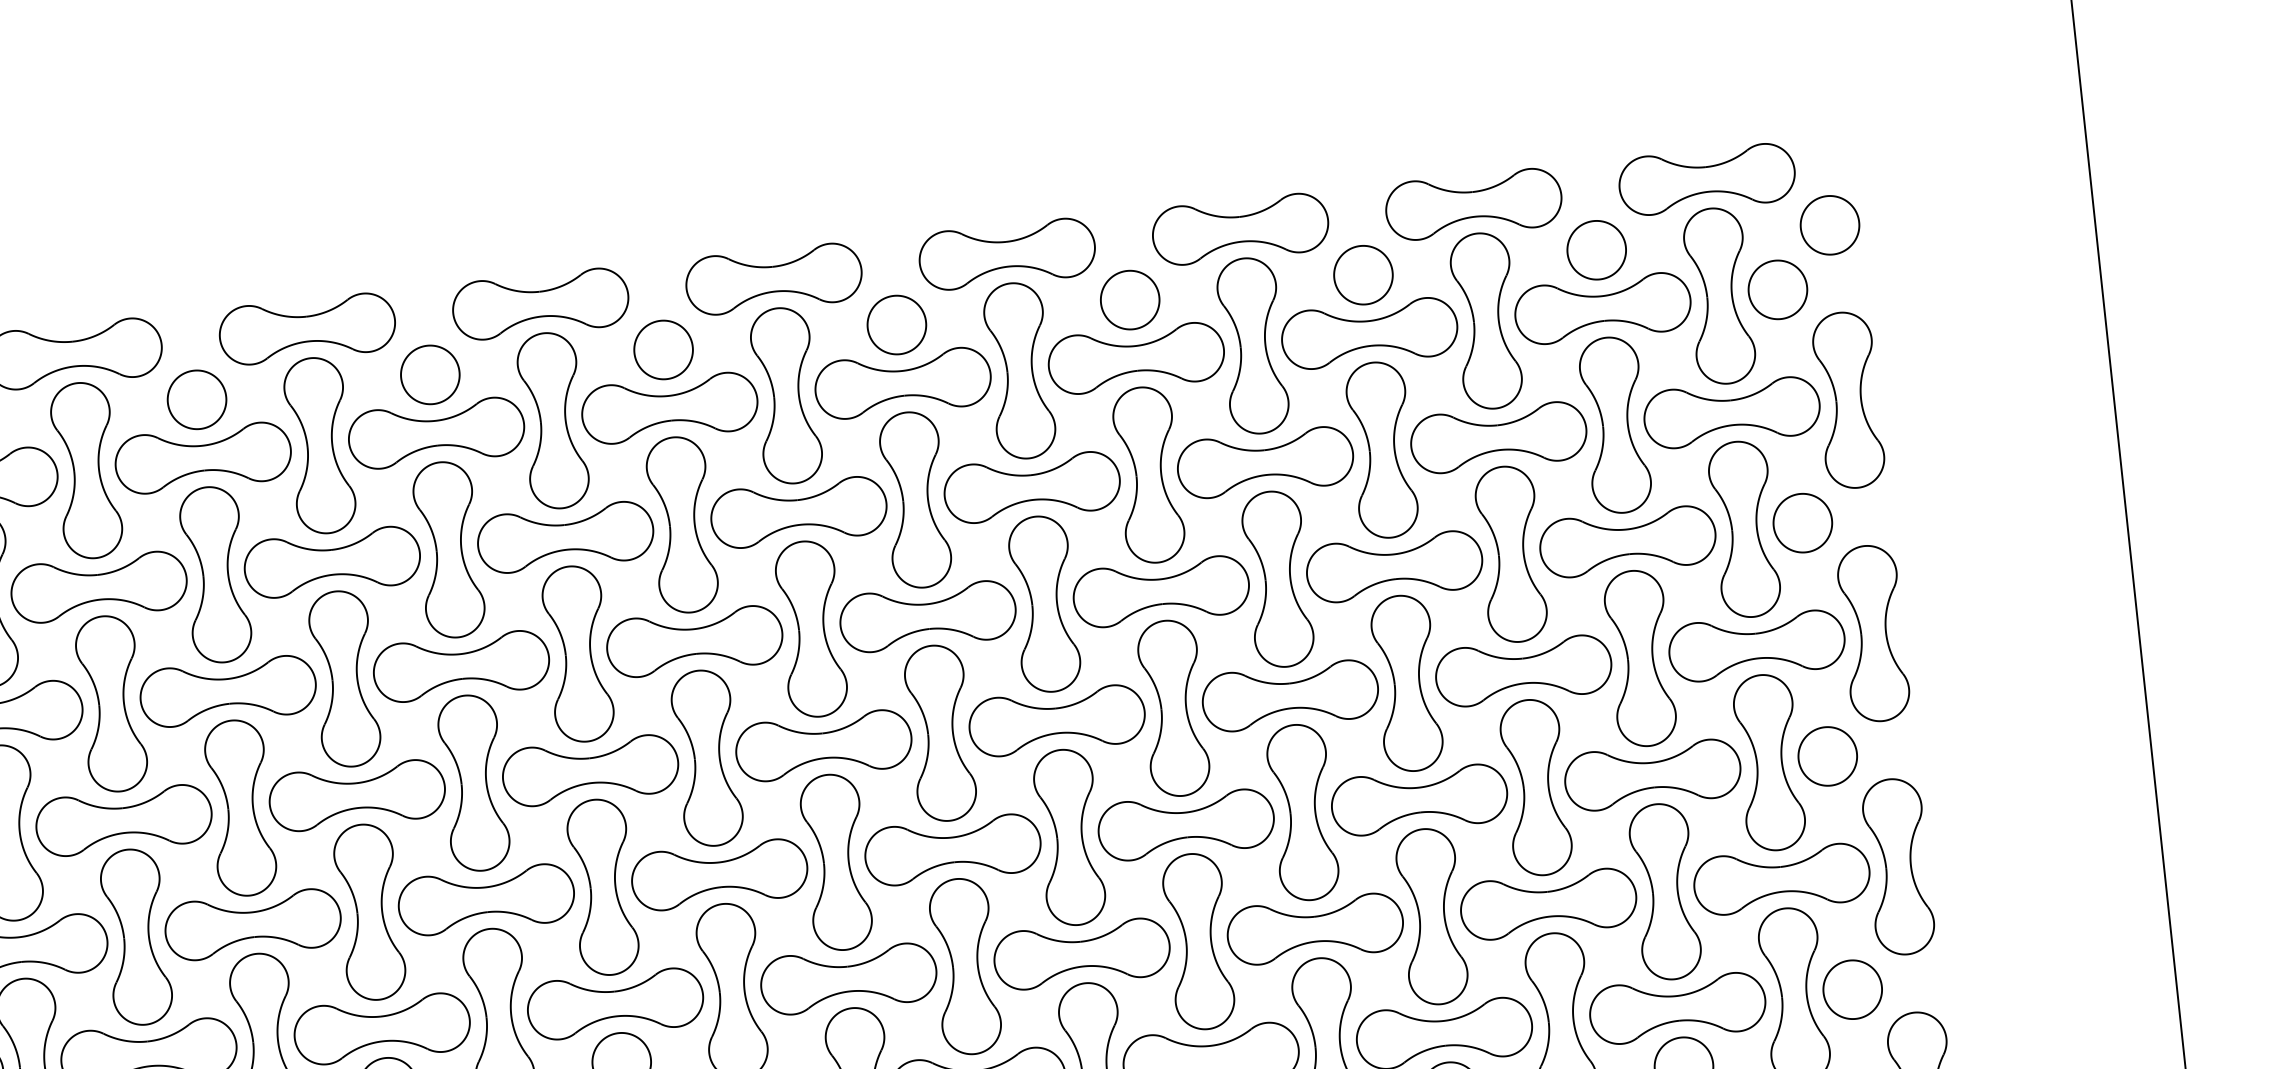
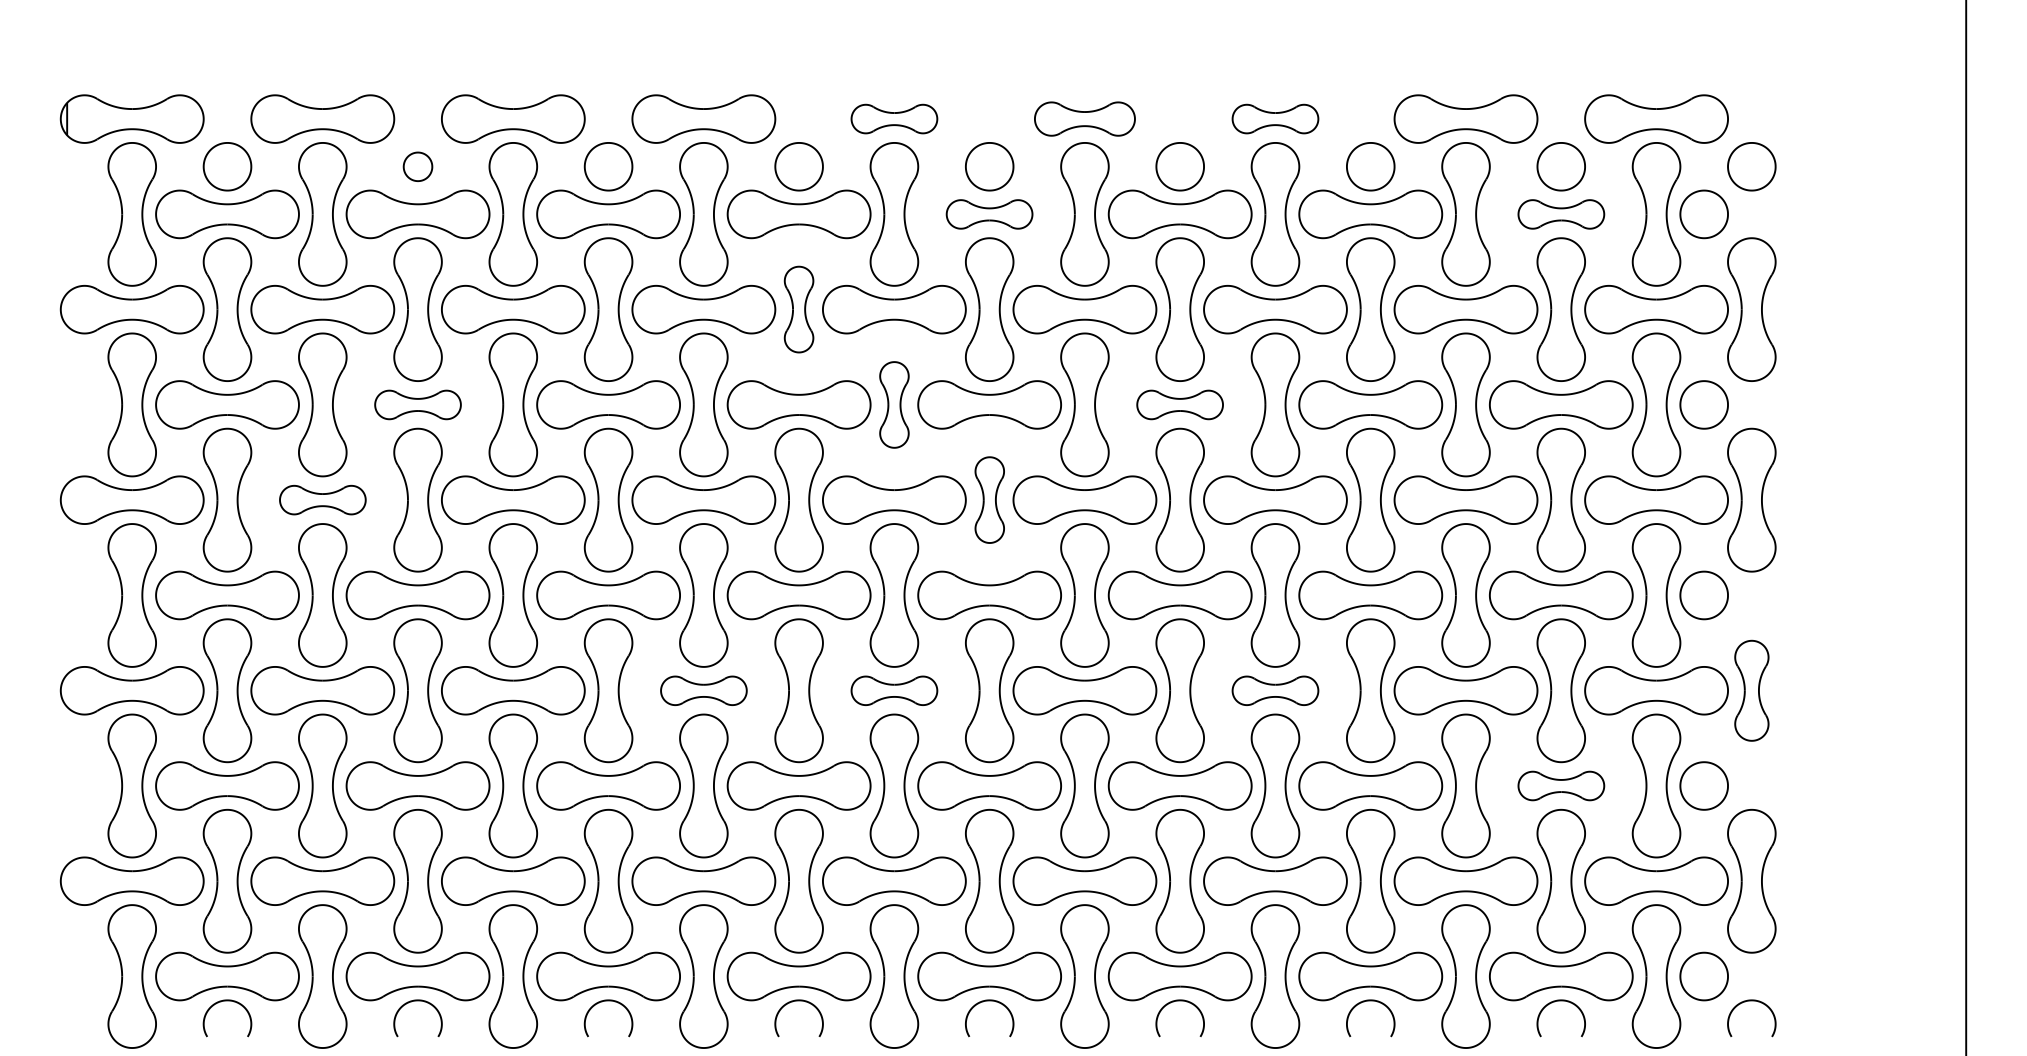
part: (1240, 228) -> (1275, 118), size x0.6
part: (1006, 253) -> (1084, 118), size x0.7
part: (774, 278) -> (894, 118), size x0.6
part: (1603, 308) -> (1561, 214), size x0.6
part: (902, 383) -> (989, 214), size x0.6
part: (196, 399) -> (417, 166), size x0.6
part: (681, 524) -> (798, 309), size x0.6
part: (1160, 591) -> (1179, 404), size x0.6
part: (811, 628) -> (894, 404), size x0.6
part: (227, 690) -> (417, 404), size x0.6
part: (940, 732) -> (989, 499), size x0.6
part: (123, 819) -> (322, 499), size x0.6
part: (1898, 866) -> (1751, 690), size x0.7
part: (1315, 928) -> (1275, 690), size x0.6
part: (848, 978) -> (894, 690), size x0.6
part: (615, 1003) -> (703, 690), size x0.6
part: (1677, 1007) -> (1561, 785), size x0.6

